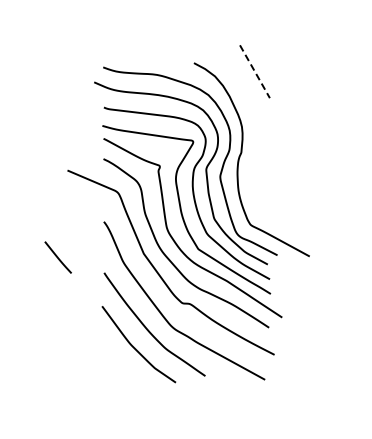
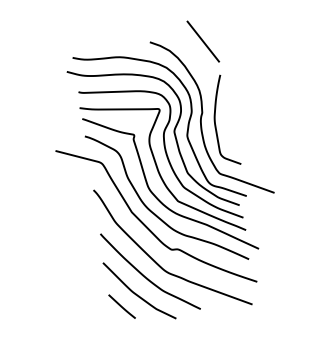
line: (255, 72) -> (203, 42), dashed -> solid
curve: (255, 164) -> (215, 121), added
line: (57, 257) -> (121, 306), moved

